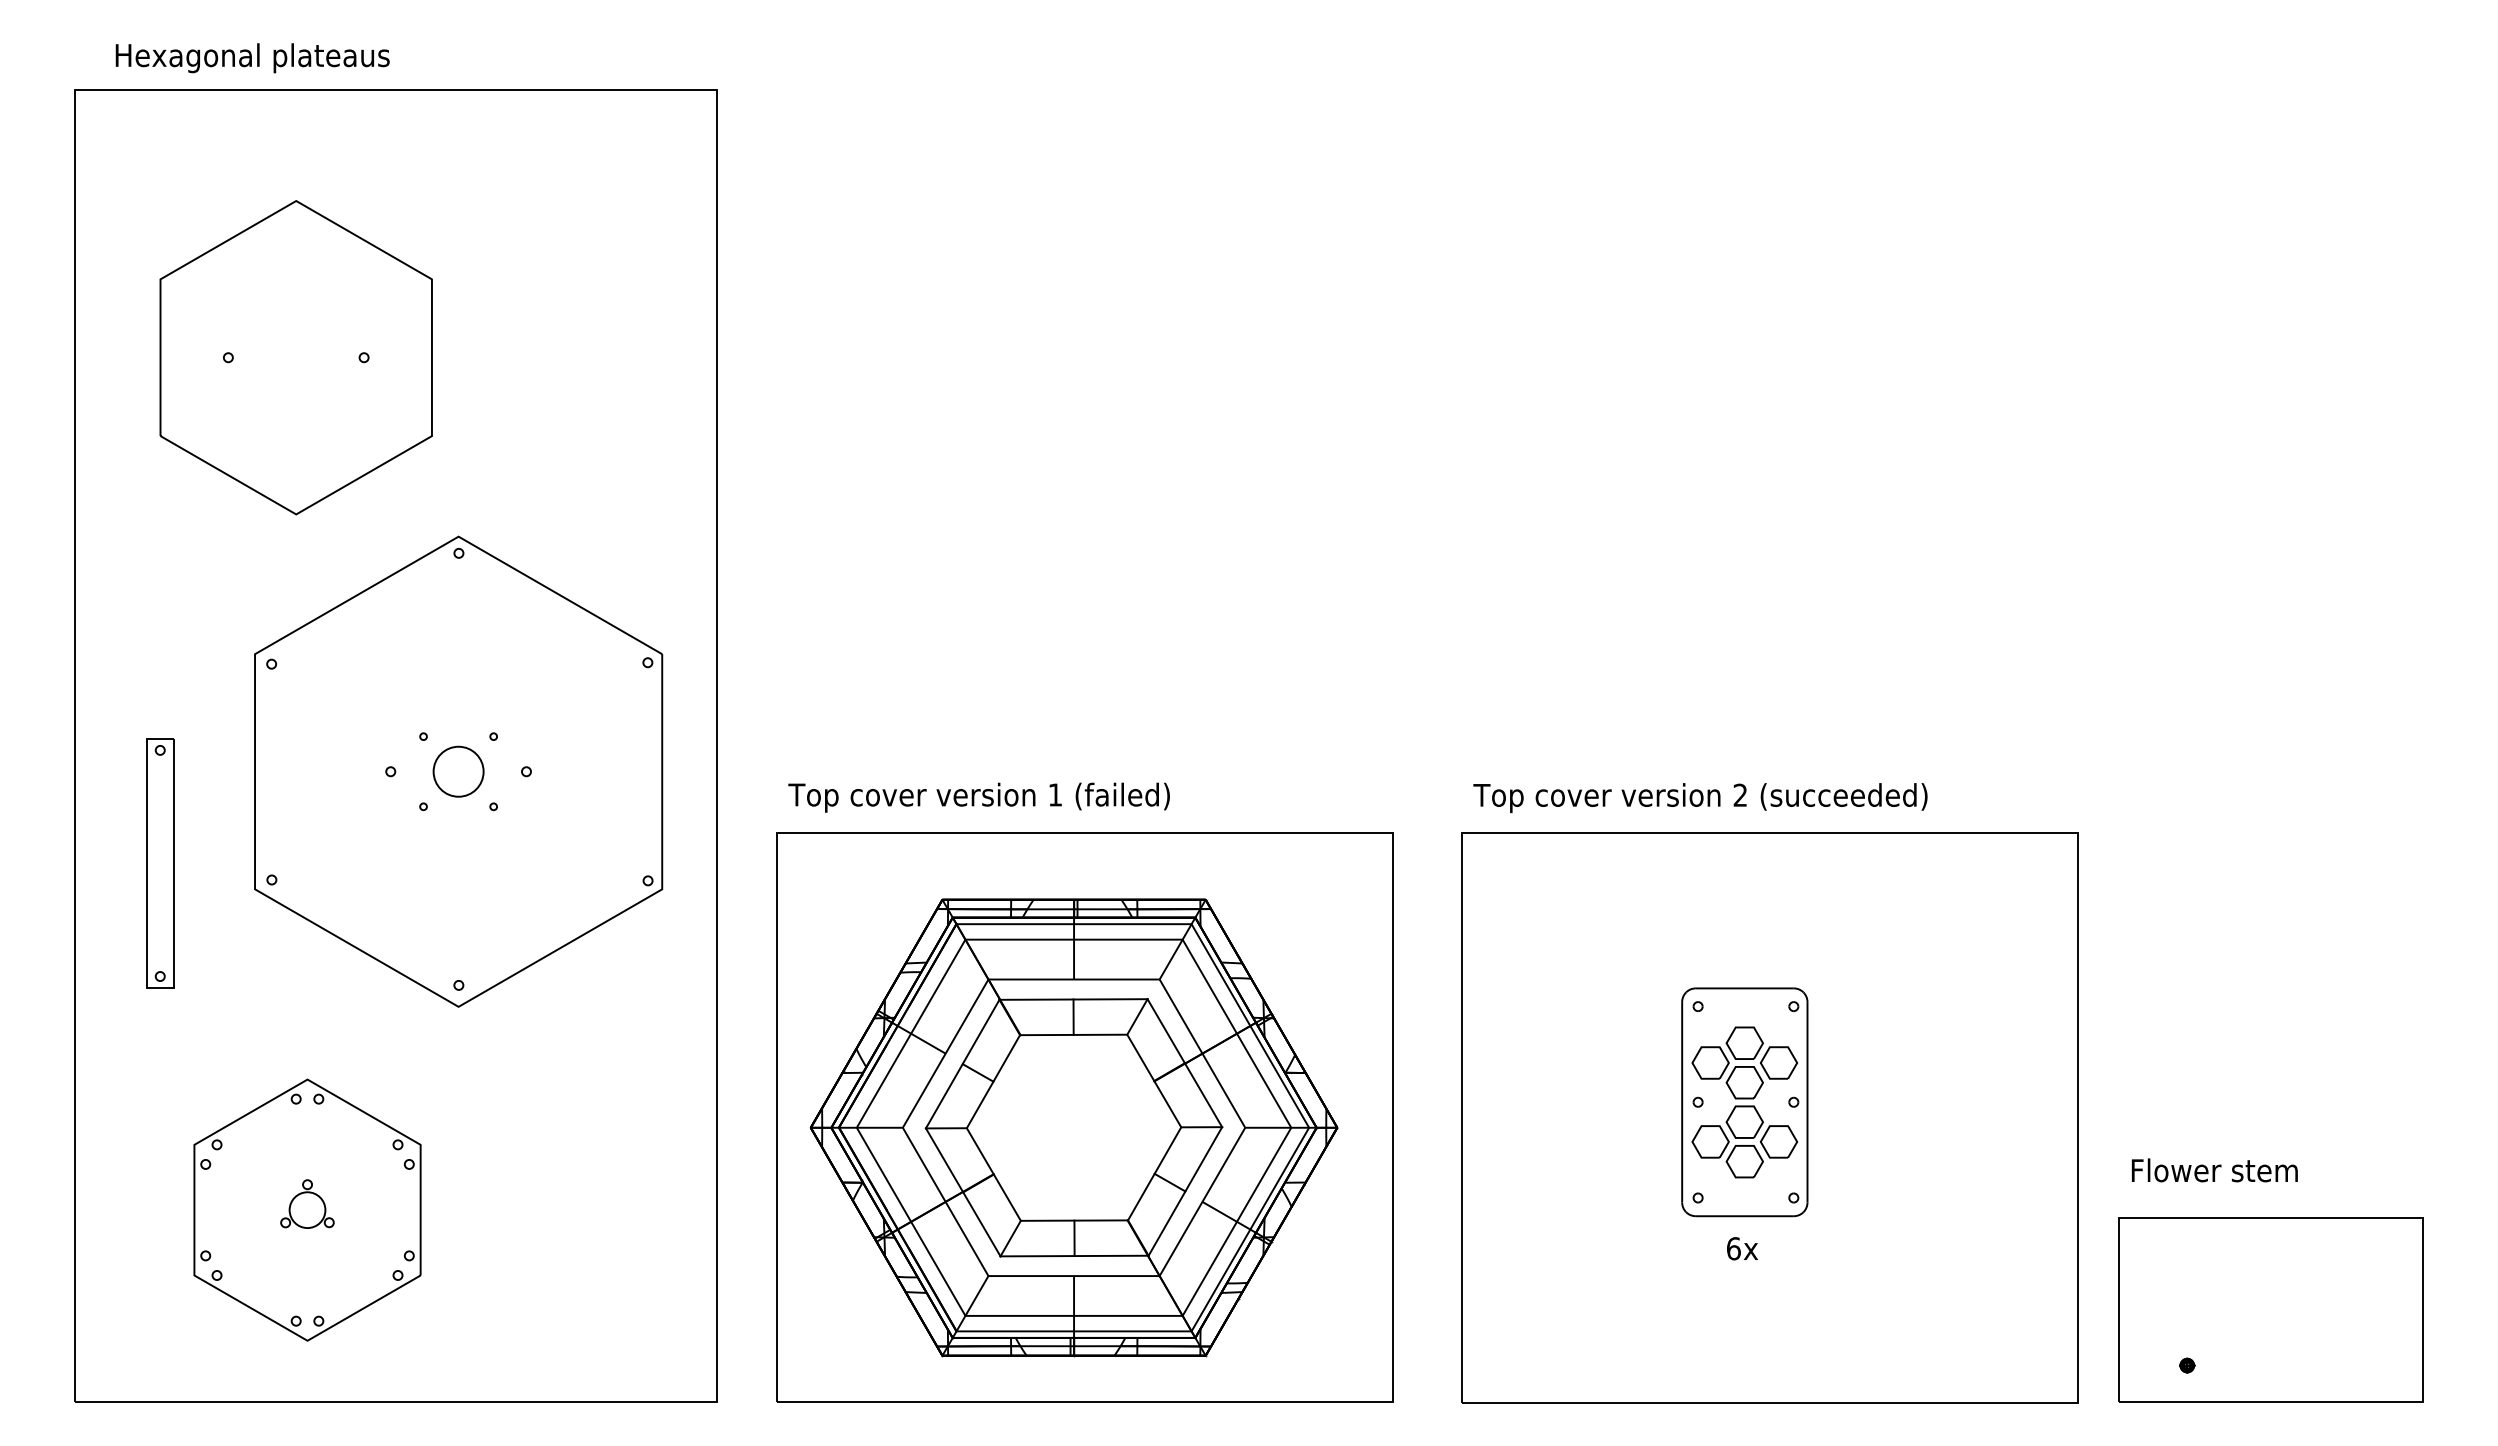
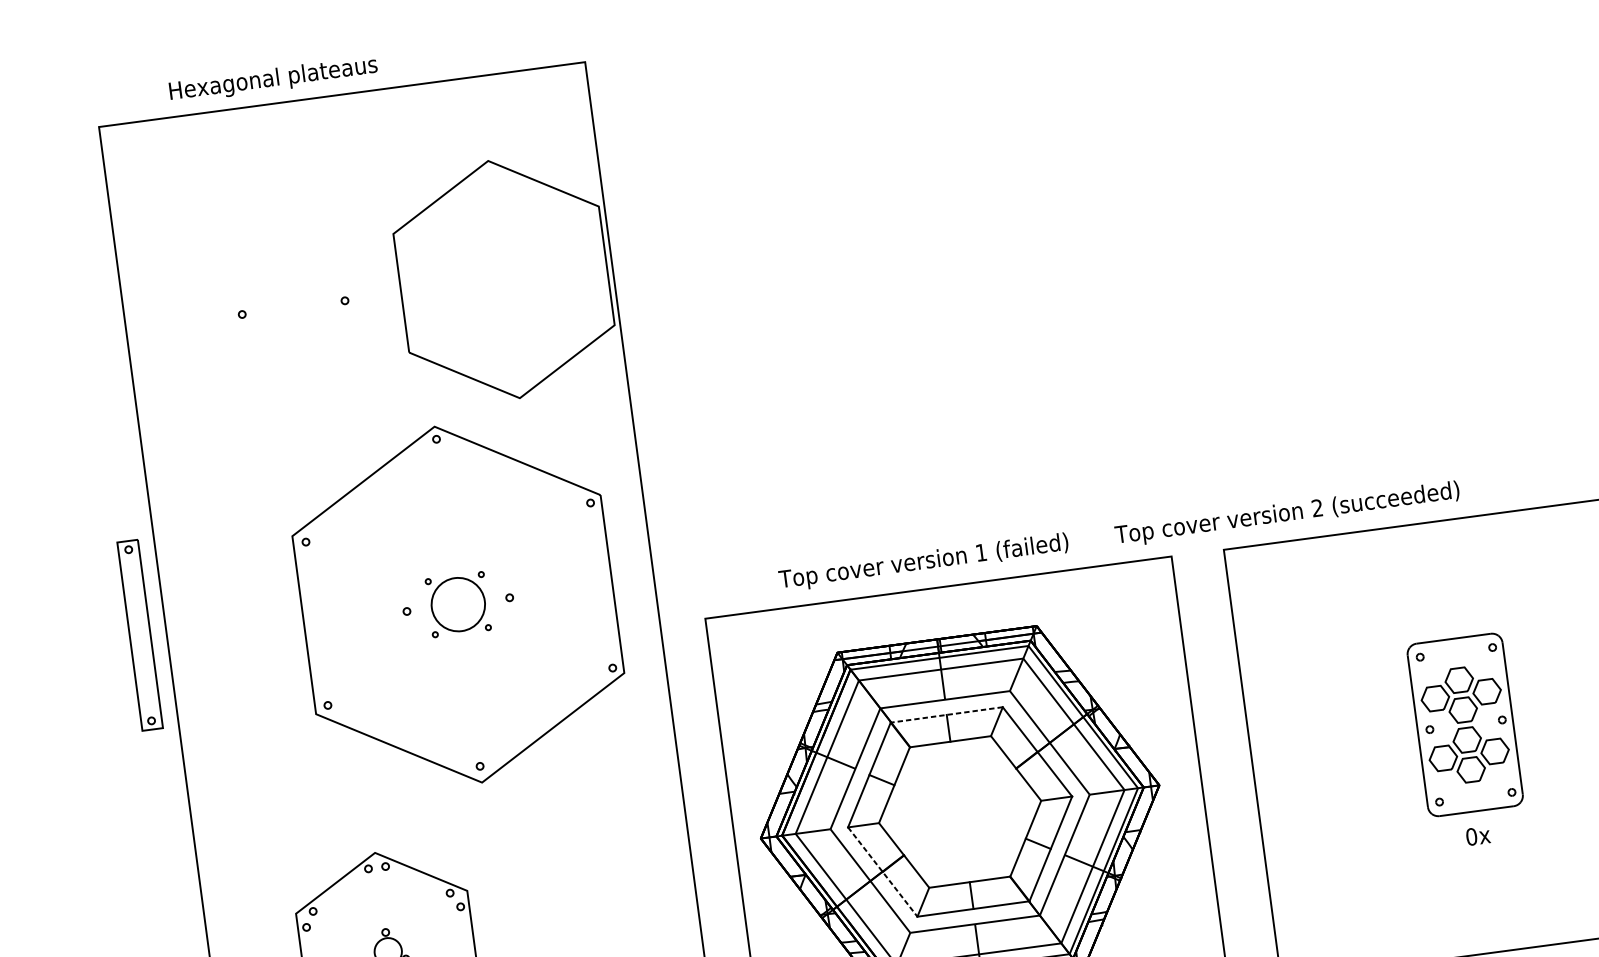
text: (252, 58) -> (273, 79), moved
part: (295, 357) -> (503, 279), moved
circle: (458, 771) -> (458, 604), size x1.4
text: (978, 797) -> (923, 562), moved
text: (1700, 797) -> (1287, 513), moved
part: (160, 863) -> (140, 635), moved
line: (1073, 999) -> (946, 714), solid -> dashed
line: (963, 1192) -> (882, 872), solid -> dashed
text: (1733, 1248) -> (1471, 836), 6x -> 0x

